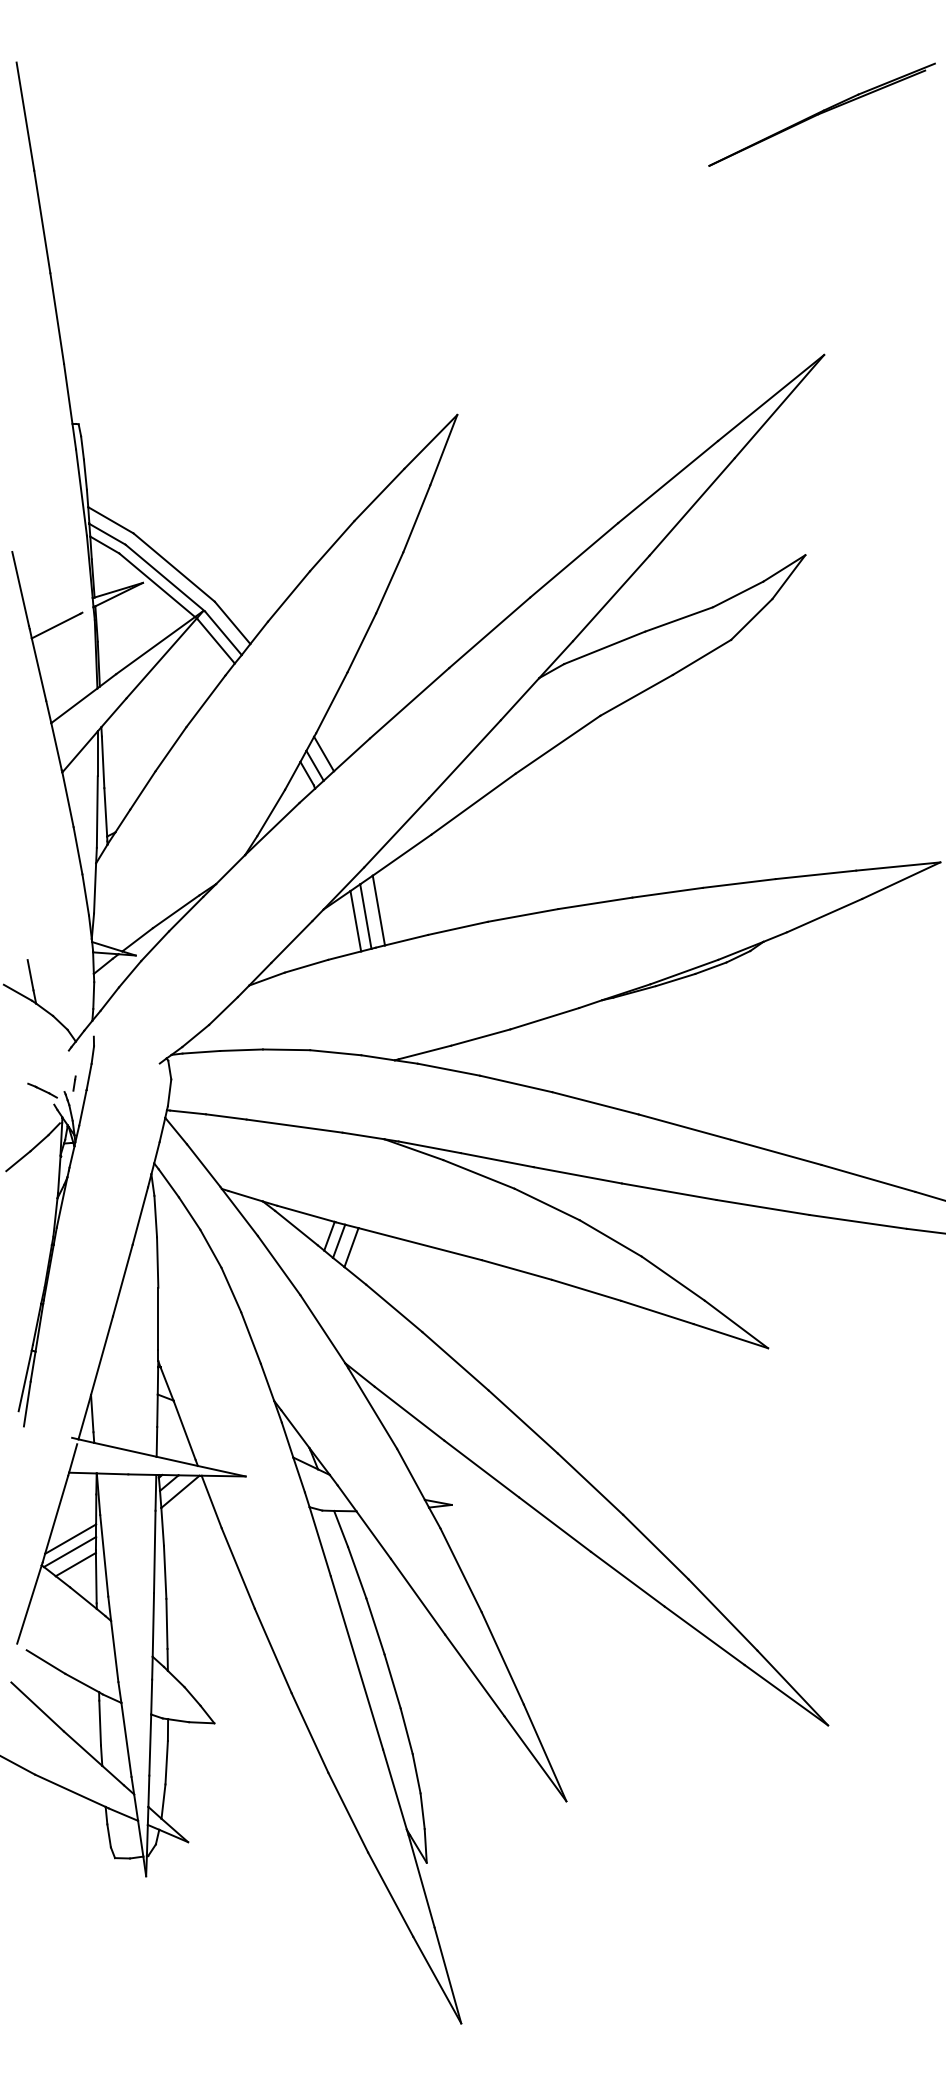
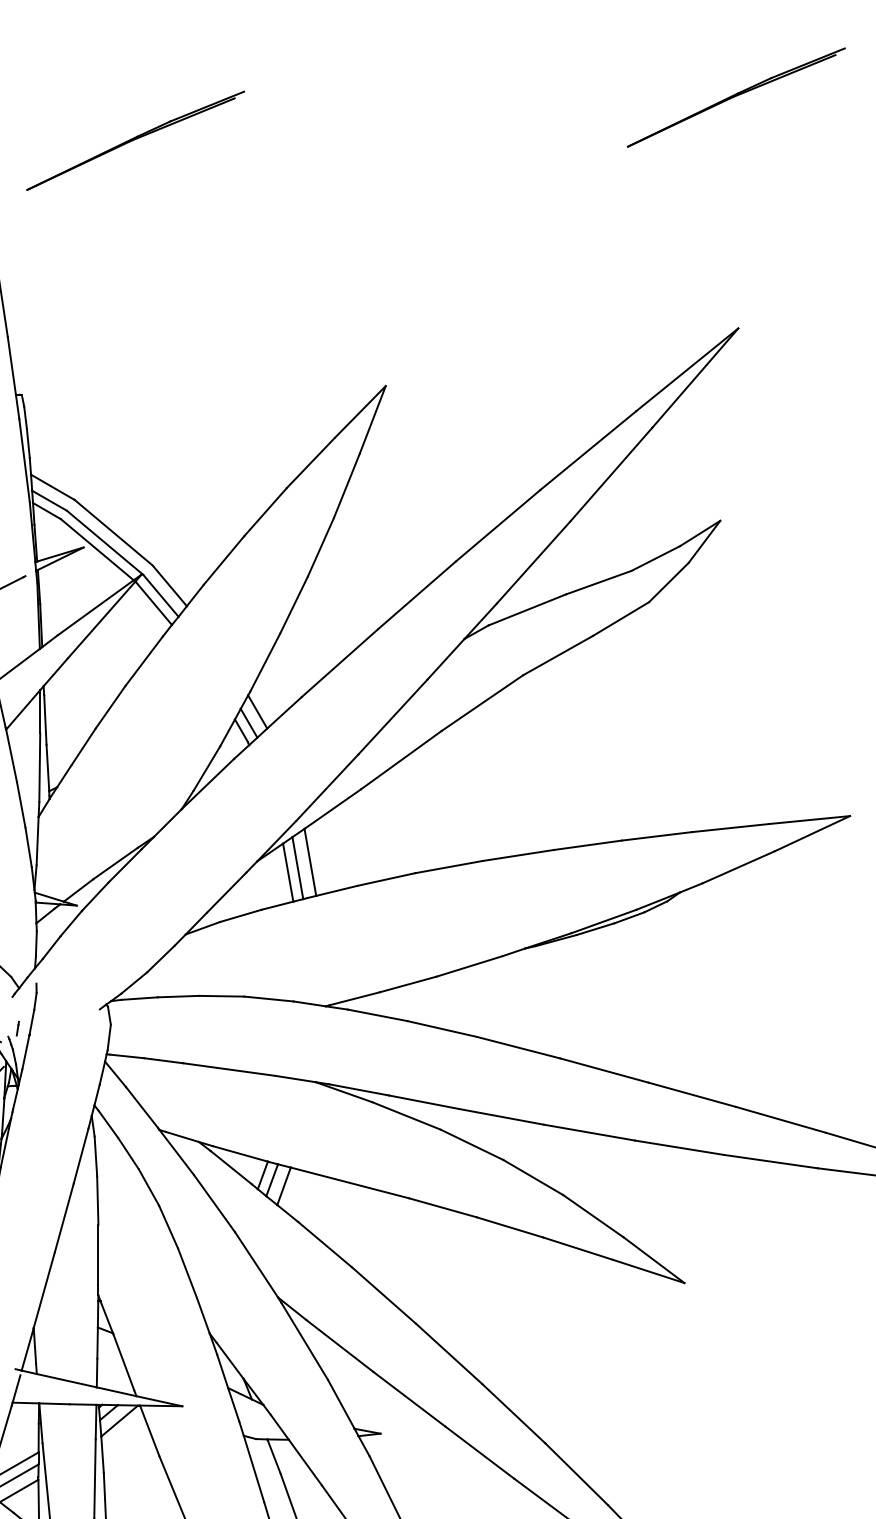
part: (196, 159) -> (135, 140), added

